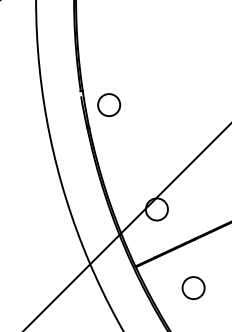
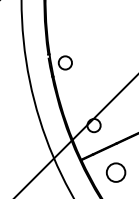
circle: (192, 287) -> (115, 172), size x1.4

